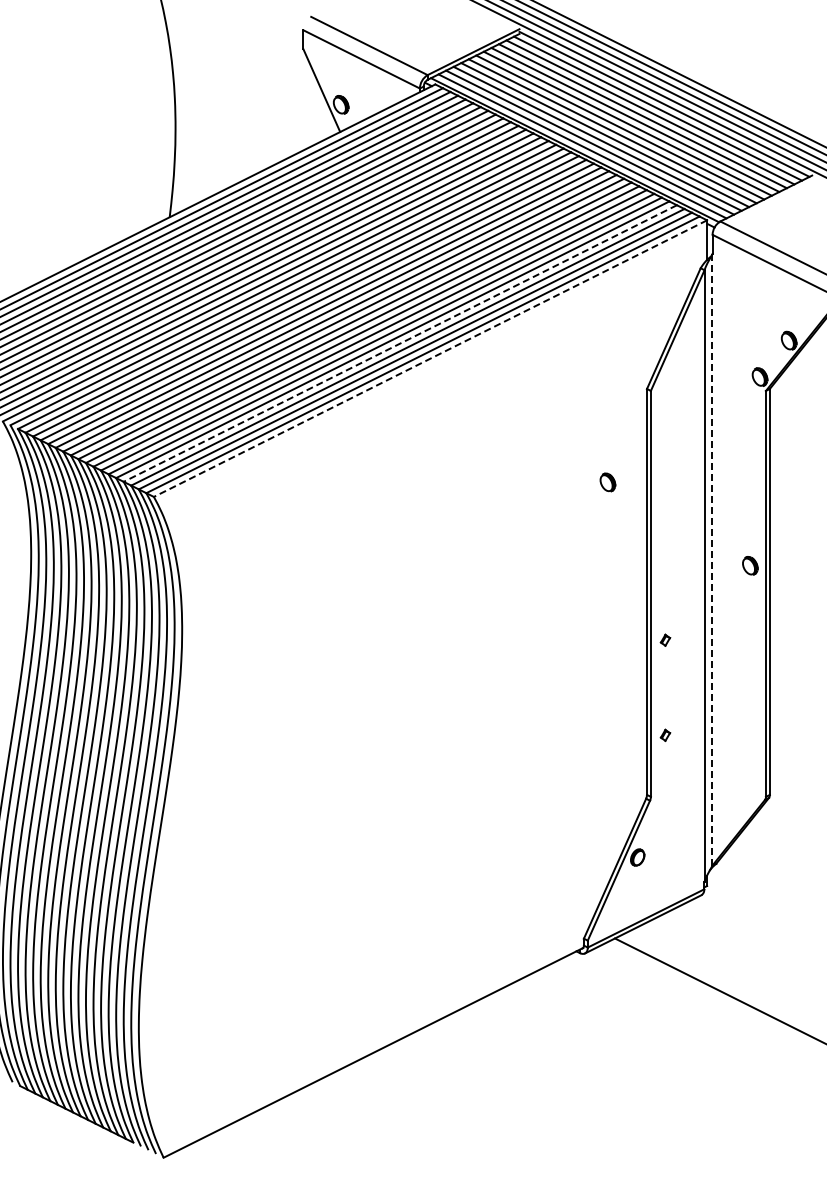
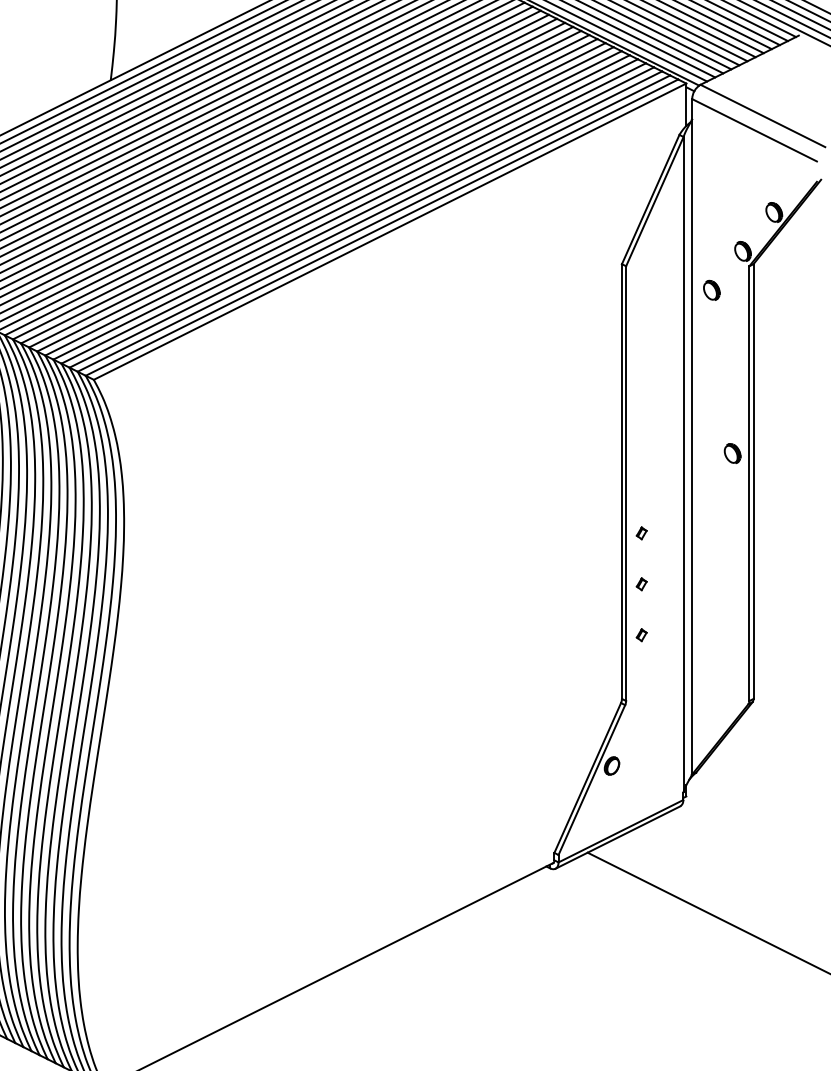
line: (399, 343) -> (356, 215), dashed -> solid
line: (430, 358) -> (390, 231), dashed -> solid
part: (607, 482) -> (711, 290), moved
line: (712, 559) -> (692, 446), dashed -> solid
part: (665, 687) -> (641, 583), added

